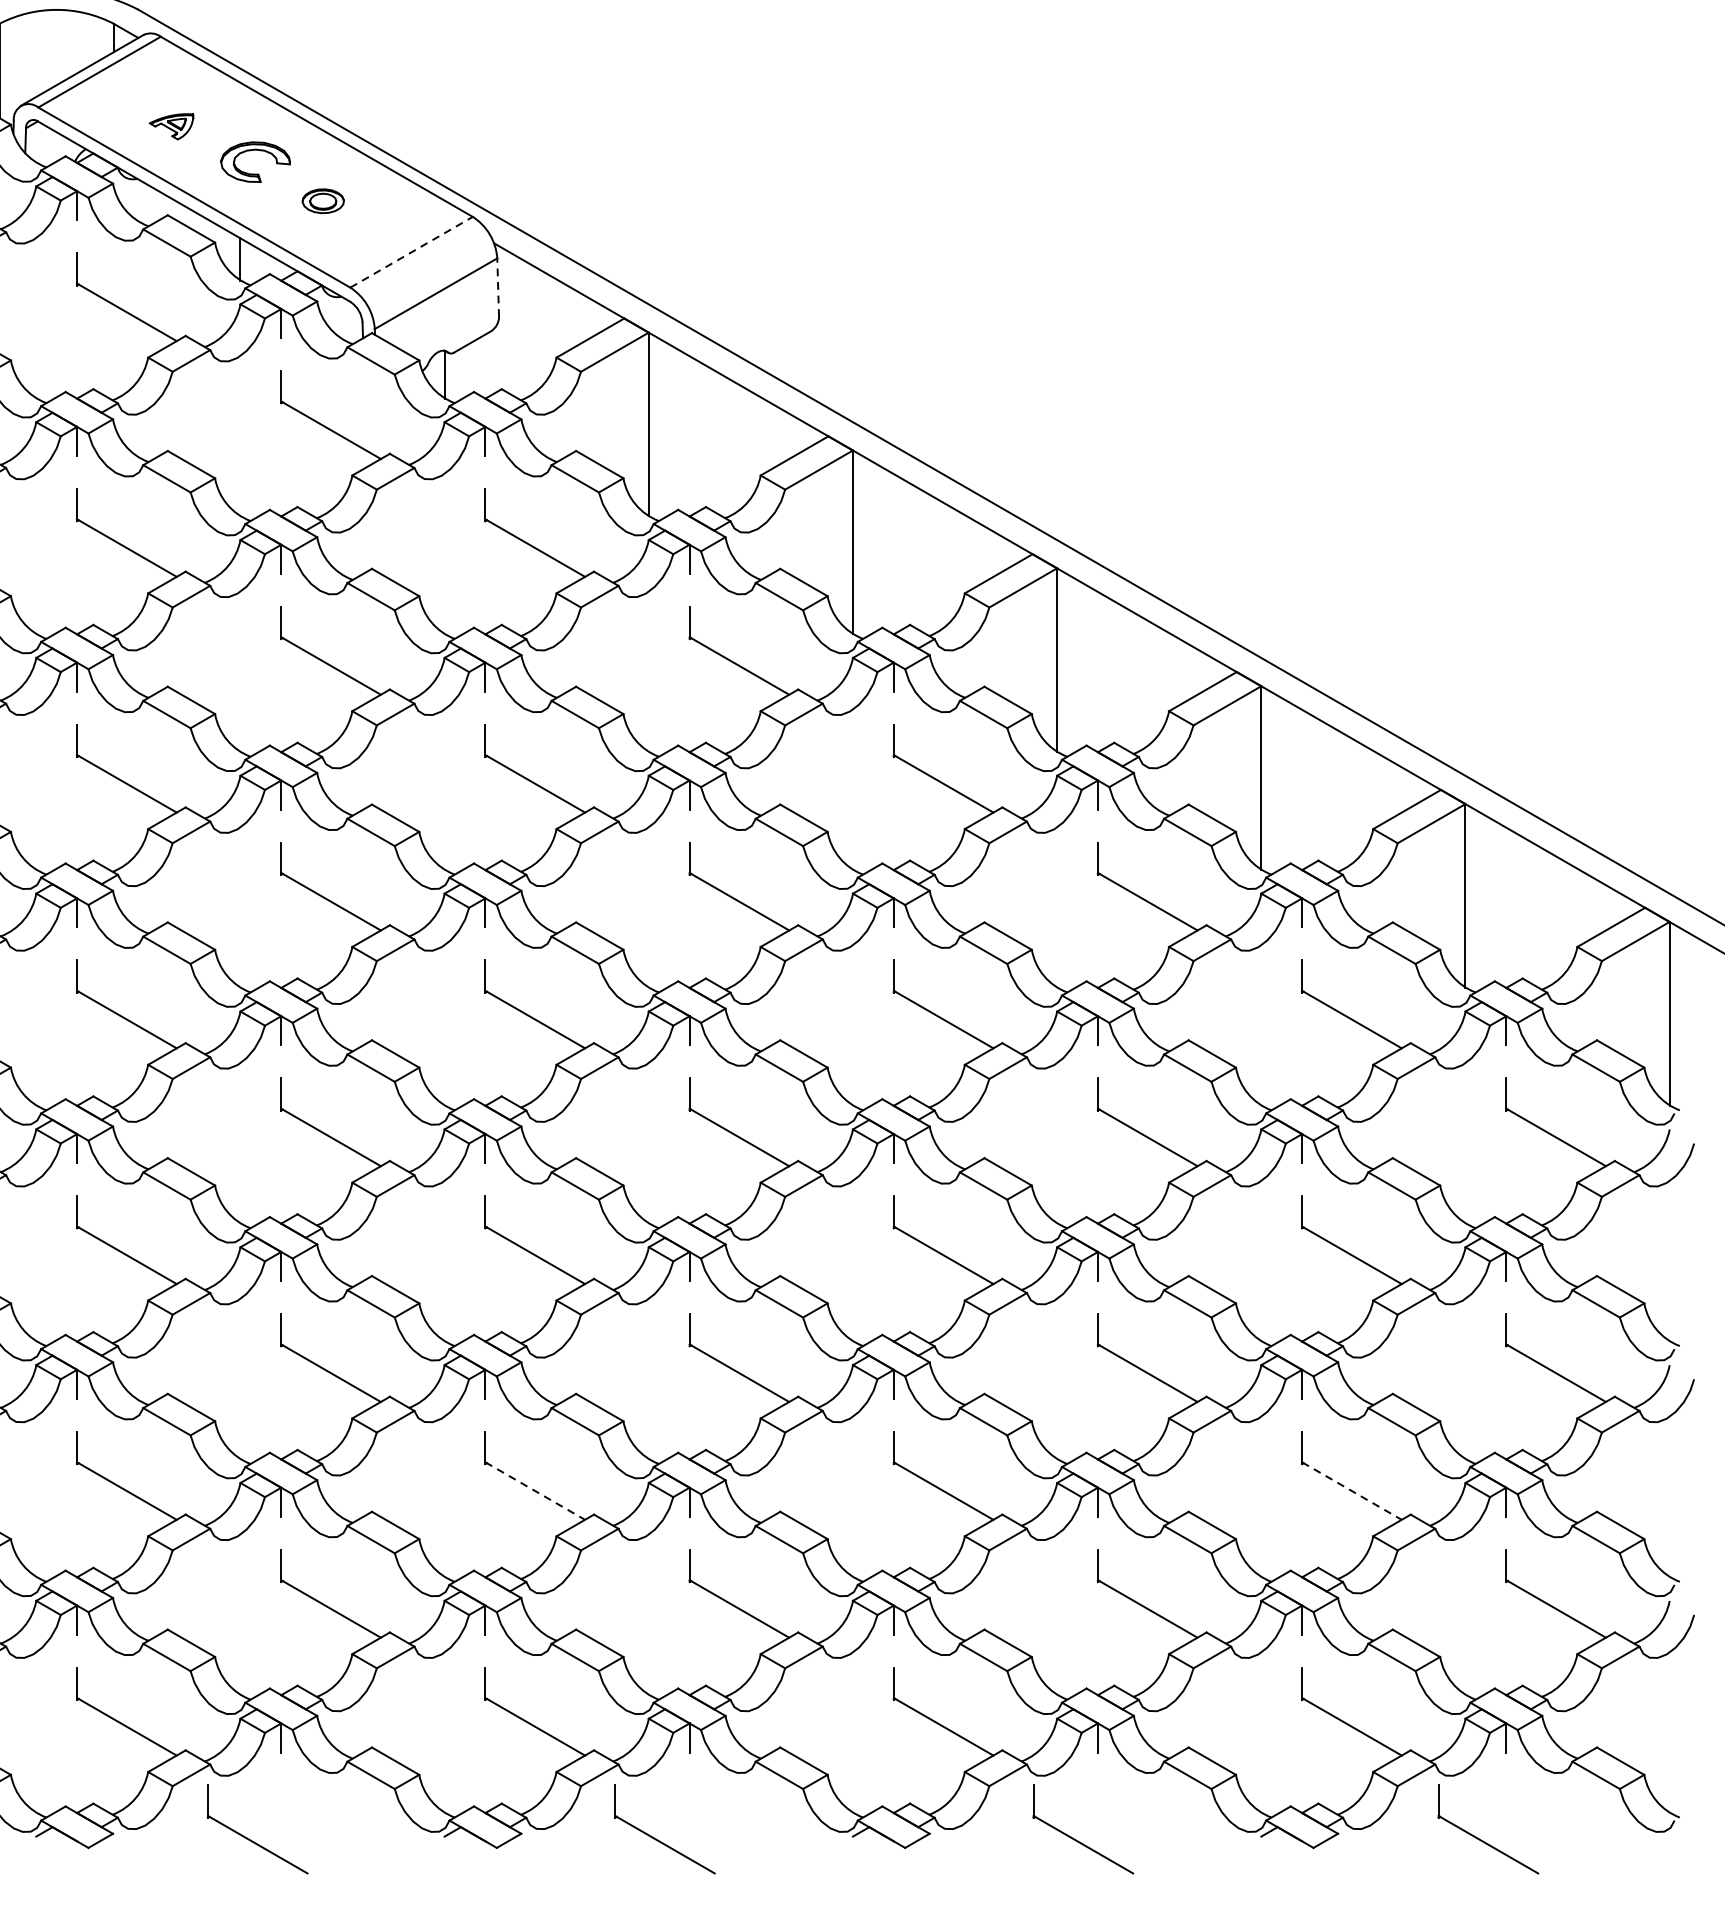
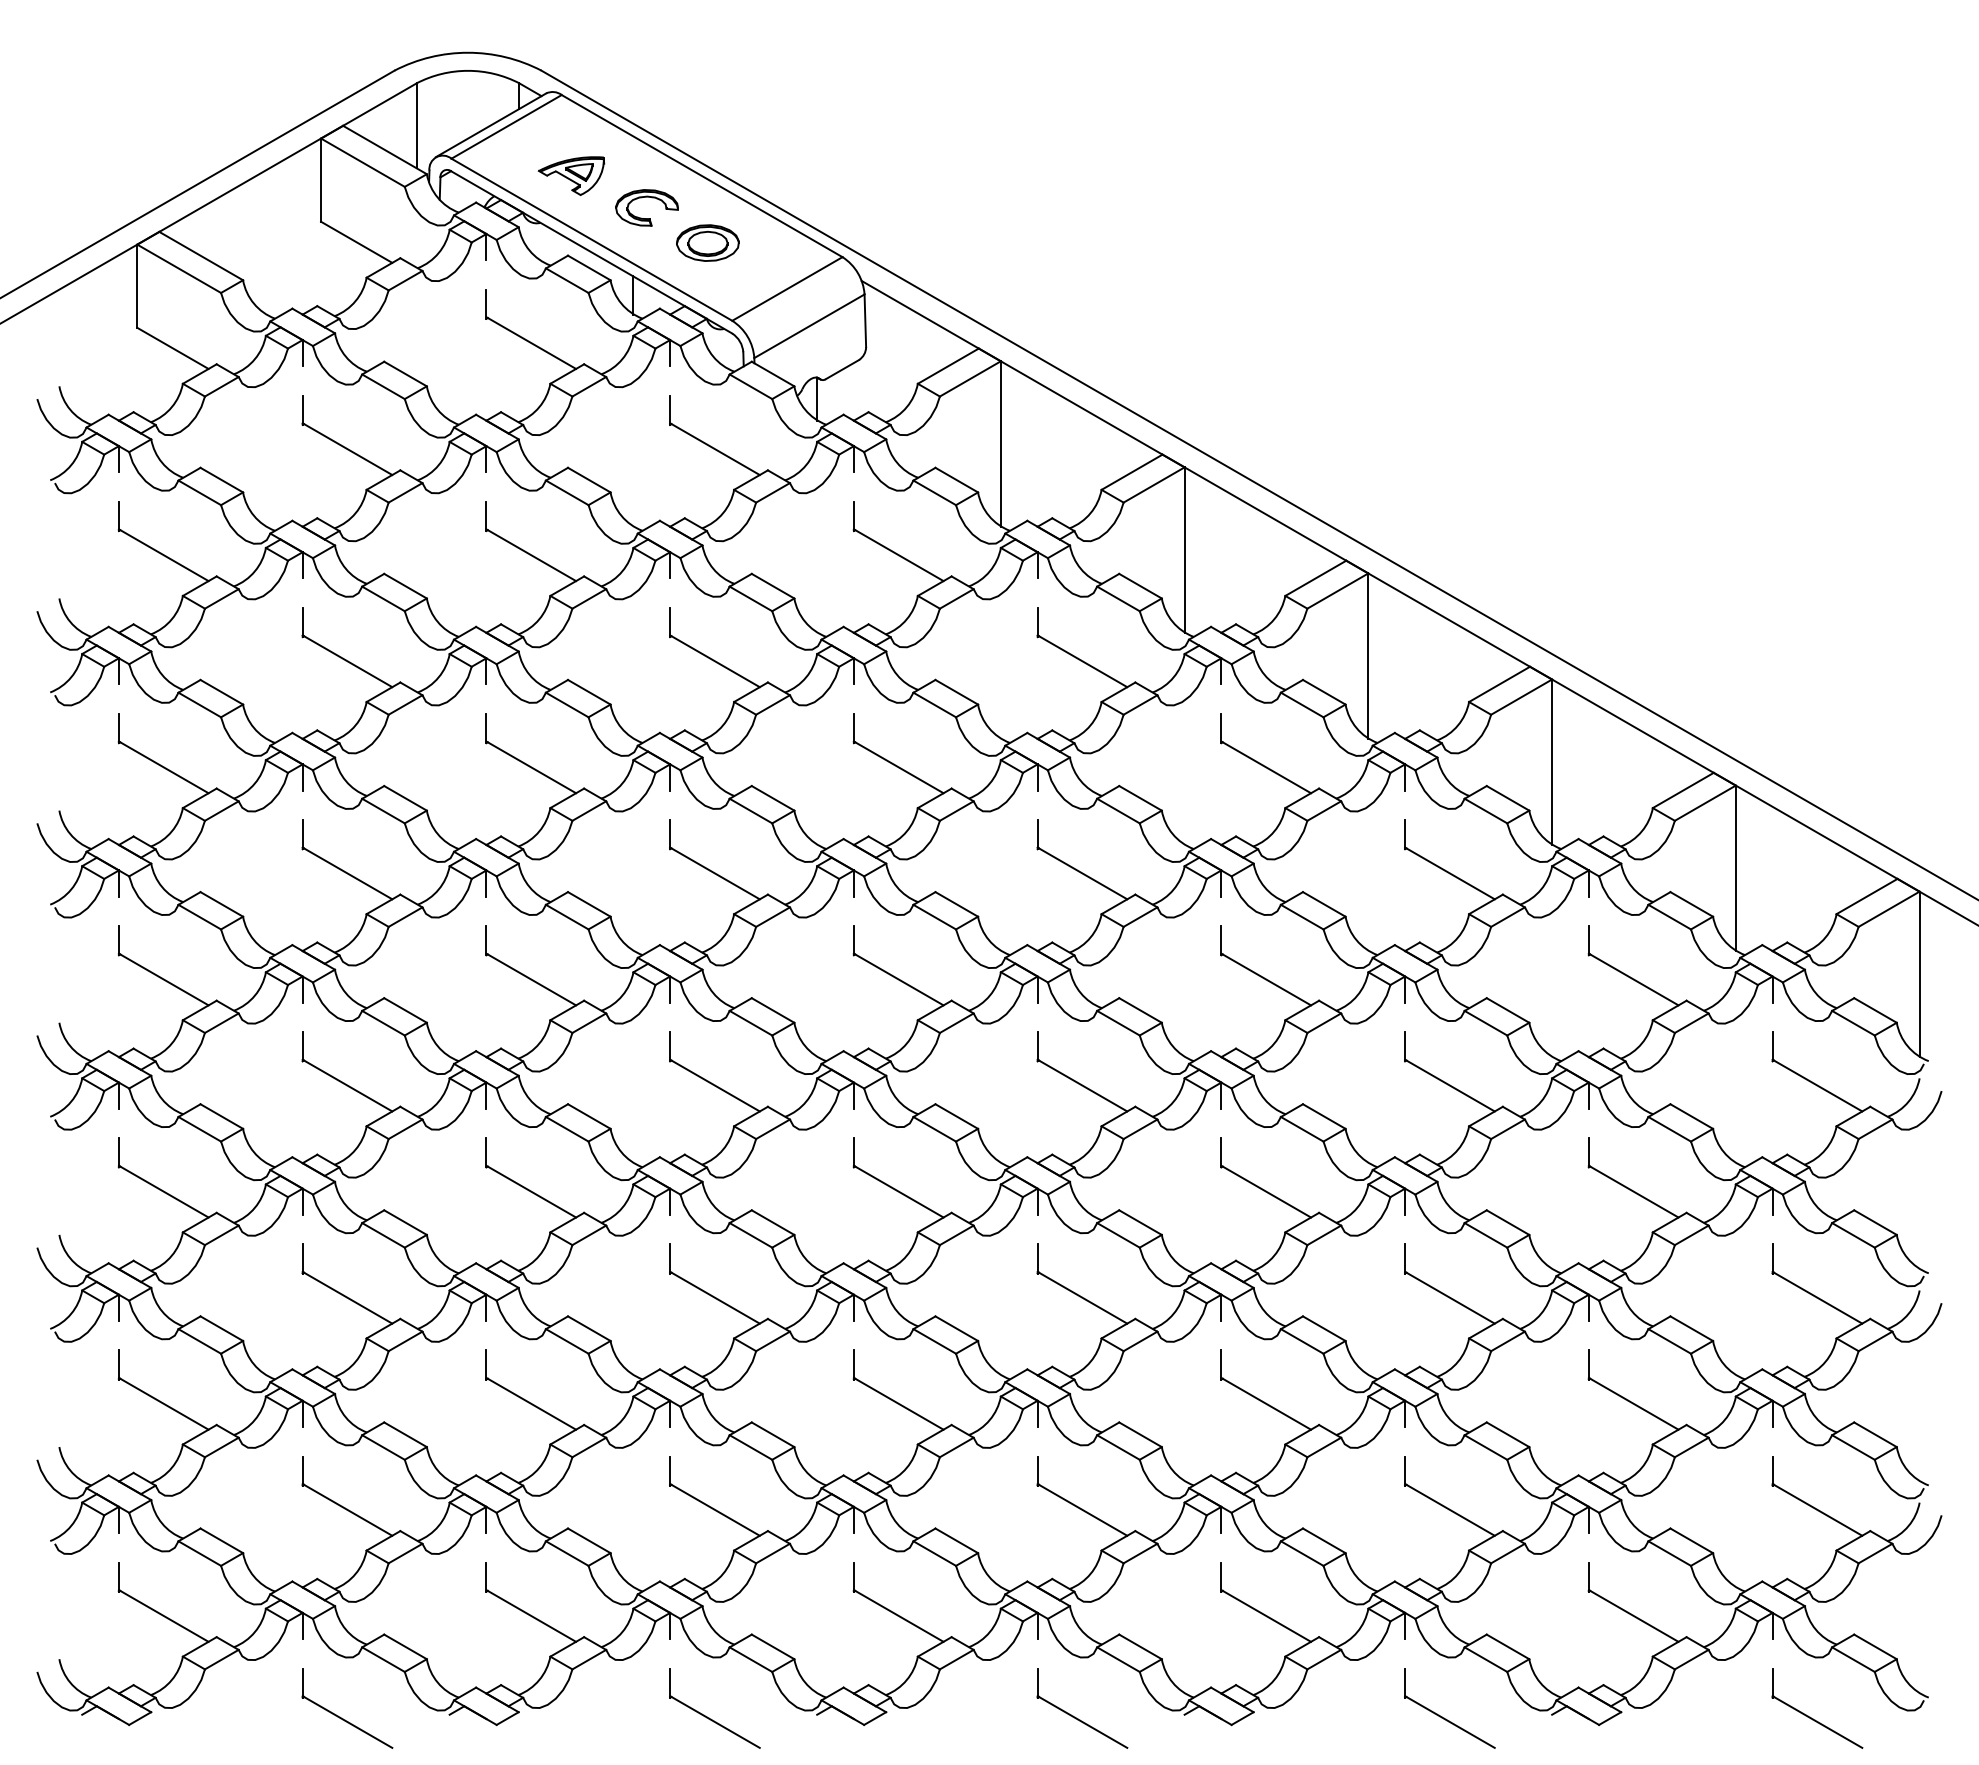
part: (171, 126) -> (571, 175), size x1.67
part: (322, 200) -> (707, 242), size x1.67
line: (411, 251) -> (787, 288), dashed -> solid
line: (498, 287) -> (865, 320), dashed -> solid
line: (535, 1490) -> (898, 1403), dashed -> solid
line: (1351, 1490) -> (1633, 1403), dashed -> solid
part: (657, 1838) -> (1075, 1716), moved
part: (1480, 1838) -> (1810, 1716), moved
part: (251, 1839) -> (709, 1717), moved
part: (1077, 1839) -> (1444, 1717), moved

